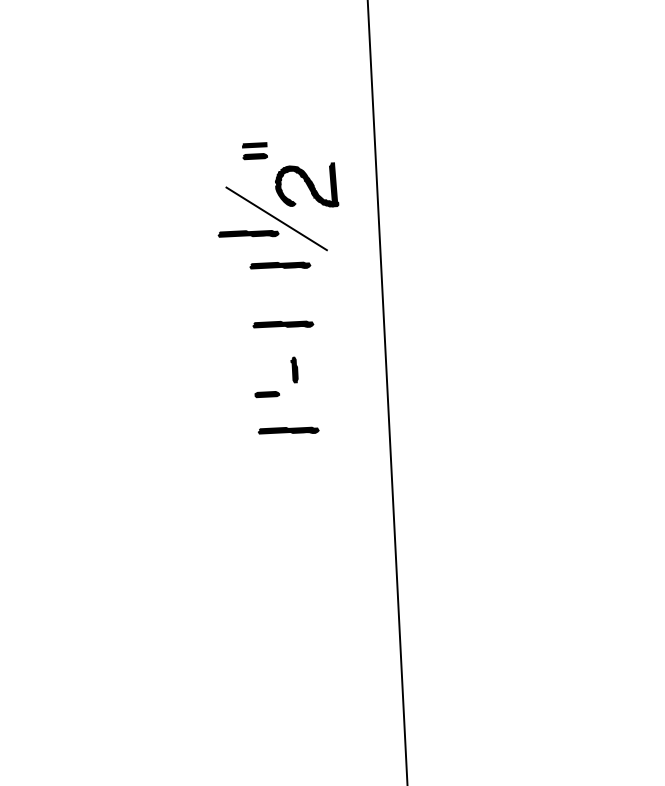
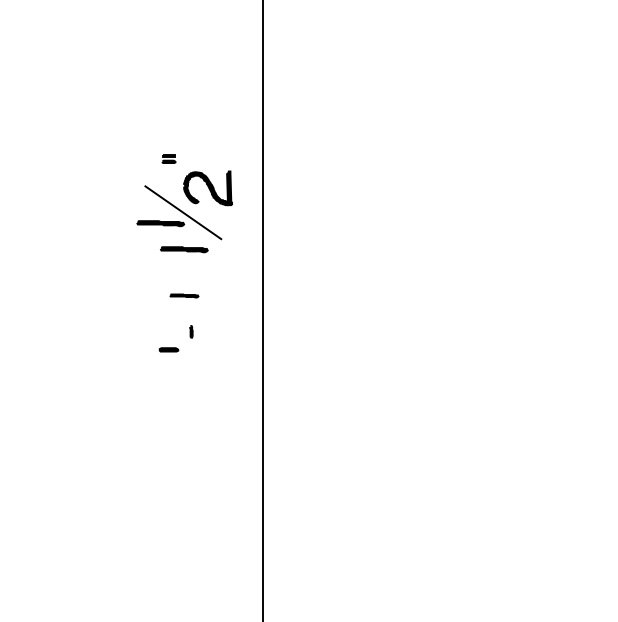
part: (254, 150) -> (168, 158), size x0.7
part: (283, 324) -> (184, 295), size x0.6
part: (294, 369) -> (191, 331), size x0.6
part: (288, 430) -> (184, 378), removed

